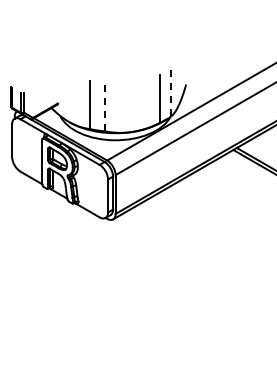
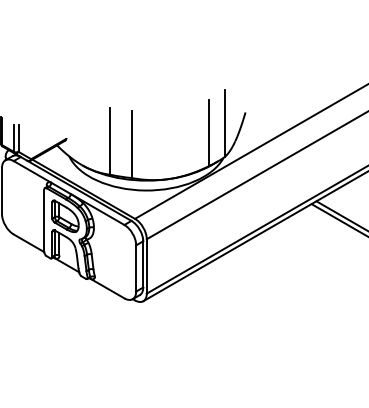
line: (171, 92) -> (224, 123), dashed -> solid
line: (105, 107) -> (132, 144), dashed -> solid

